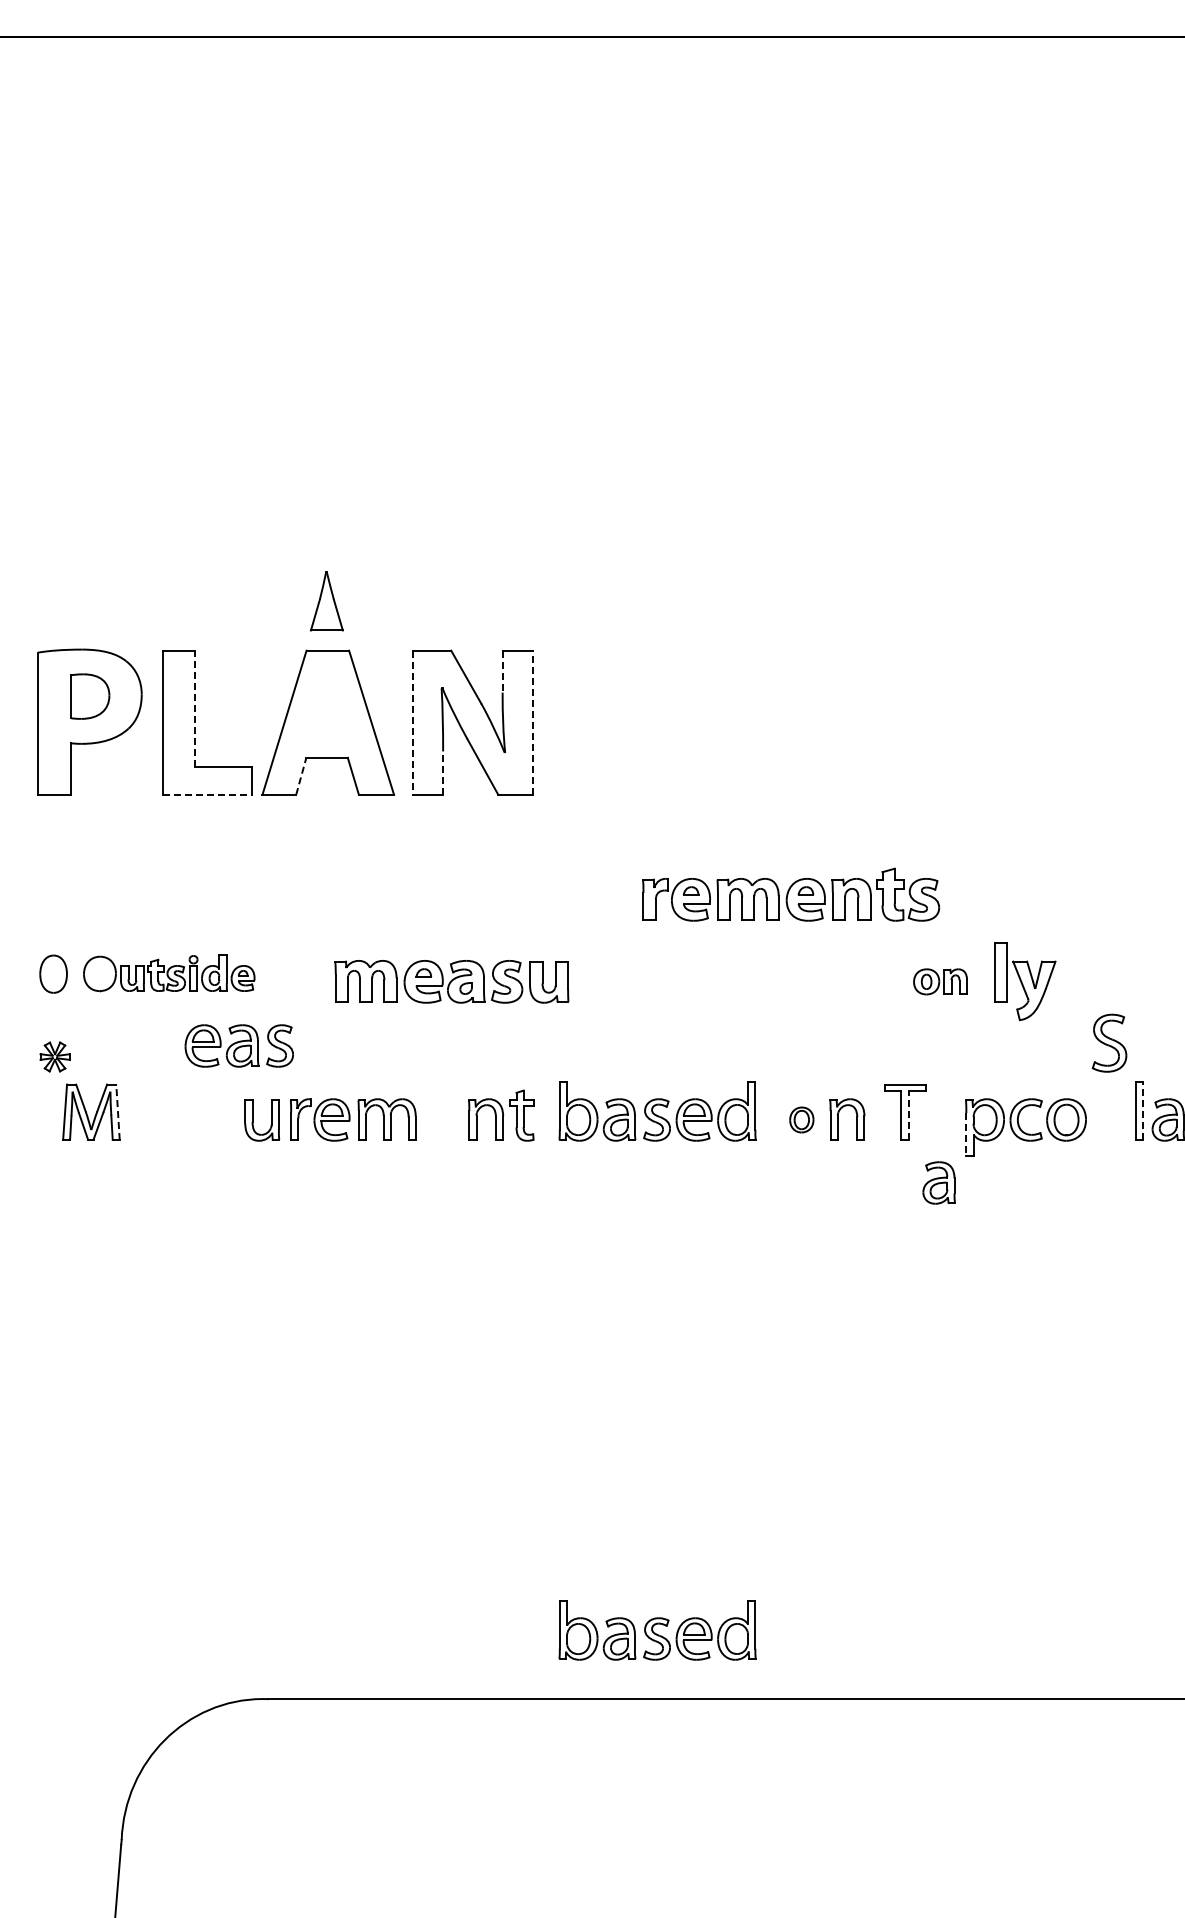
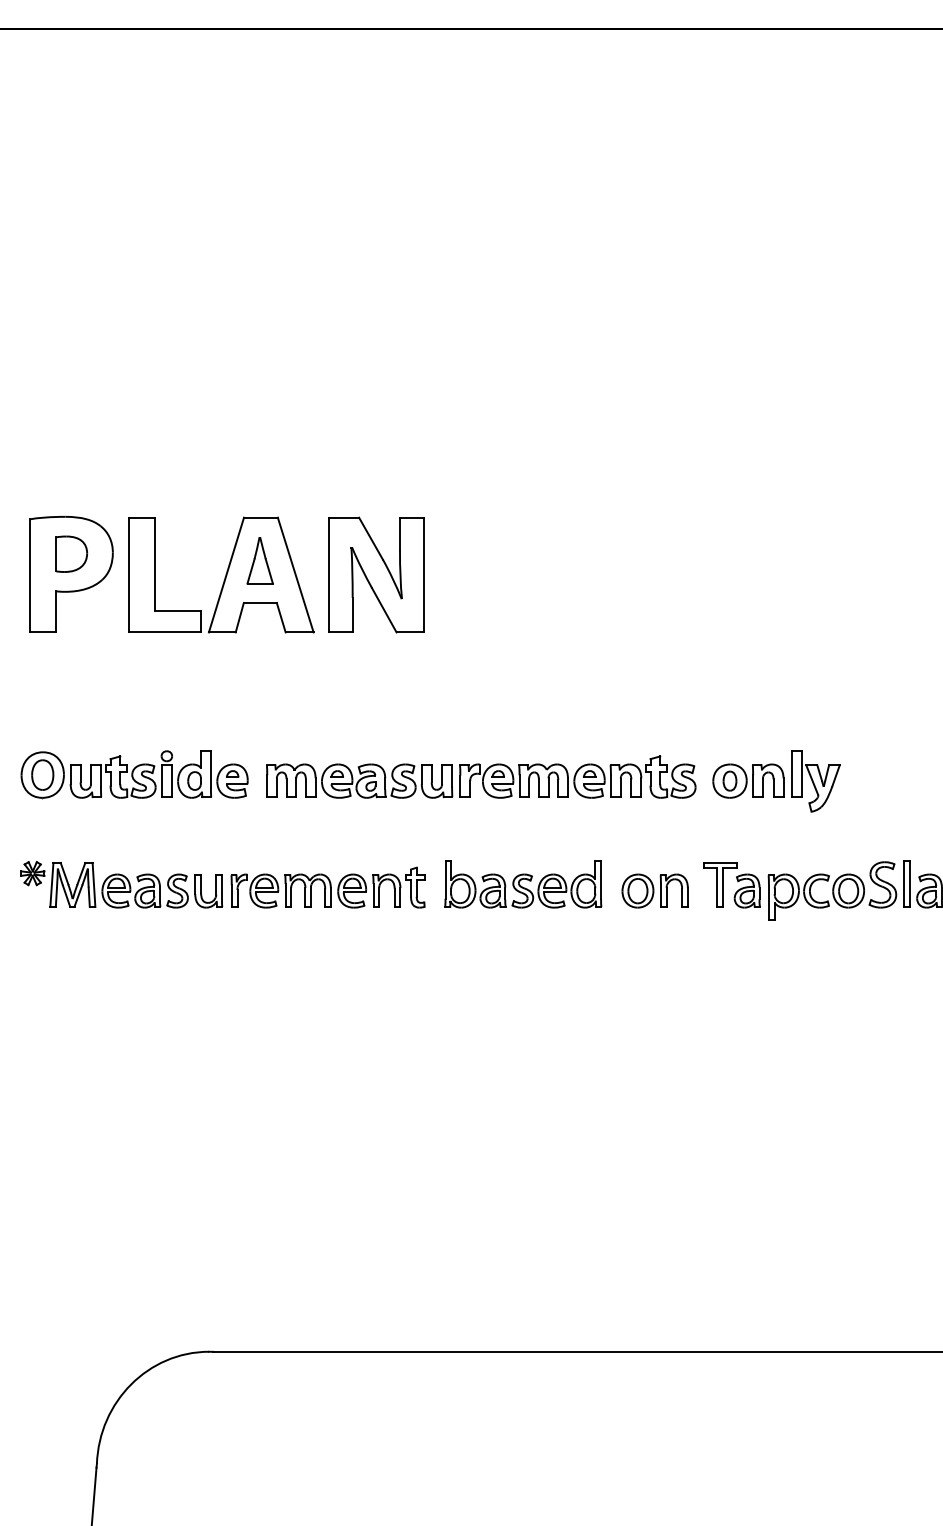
part: (326, 601) -> (259, 560), moved
line: (502, 671) -> (399, 534), dashed -> solid
line: (195, 708) -> (155, 563), dashed -> solid
line: (532, 722) -> (423, 574), dashed -> solid
line: (413, 723) -> (329, 575), dashed -> solid
line: (443, 773) -> (352, 615), dashed -> solid
line: (301, 775) -> (239, 617), dashed -> solid
line: (207, 794) -> (165, 632), dashed -> solid
part: (791, 894) -> (578, 776), moved
part: (169, 973) -> (134, 774), size x1.67
part: (940, 981) -> (748, 780), size x1.67
part: (1109, 1042) -> (882, 884), moved
part: (238, 1045) -> (144, 890), moved
part: (54, 1056) -> (32, 873), moved
line: (1143, 1110) -> (909, 883), dashed -> solid
line: (118, 1112) -> (94, 885), dashed -> solid
line: (908, 1115) -> (722, 887), dashed -> solid
part: (442, 1119) -> (352, 890), added
part: (801, 1119) -> (637, 890), size x1.67
line: (966, 1134) -> (769, 902), dashed -> solid
part: (938, 1182) -> (746, 890), moved
part: (657, 1630) -> (523, 1297), removed

